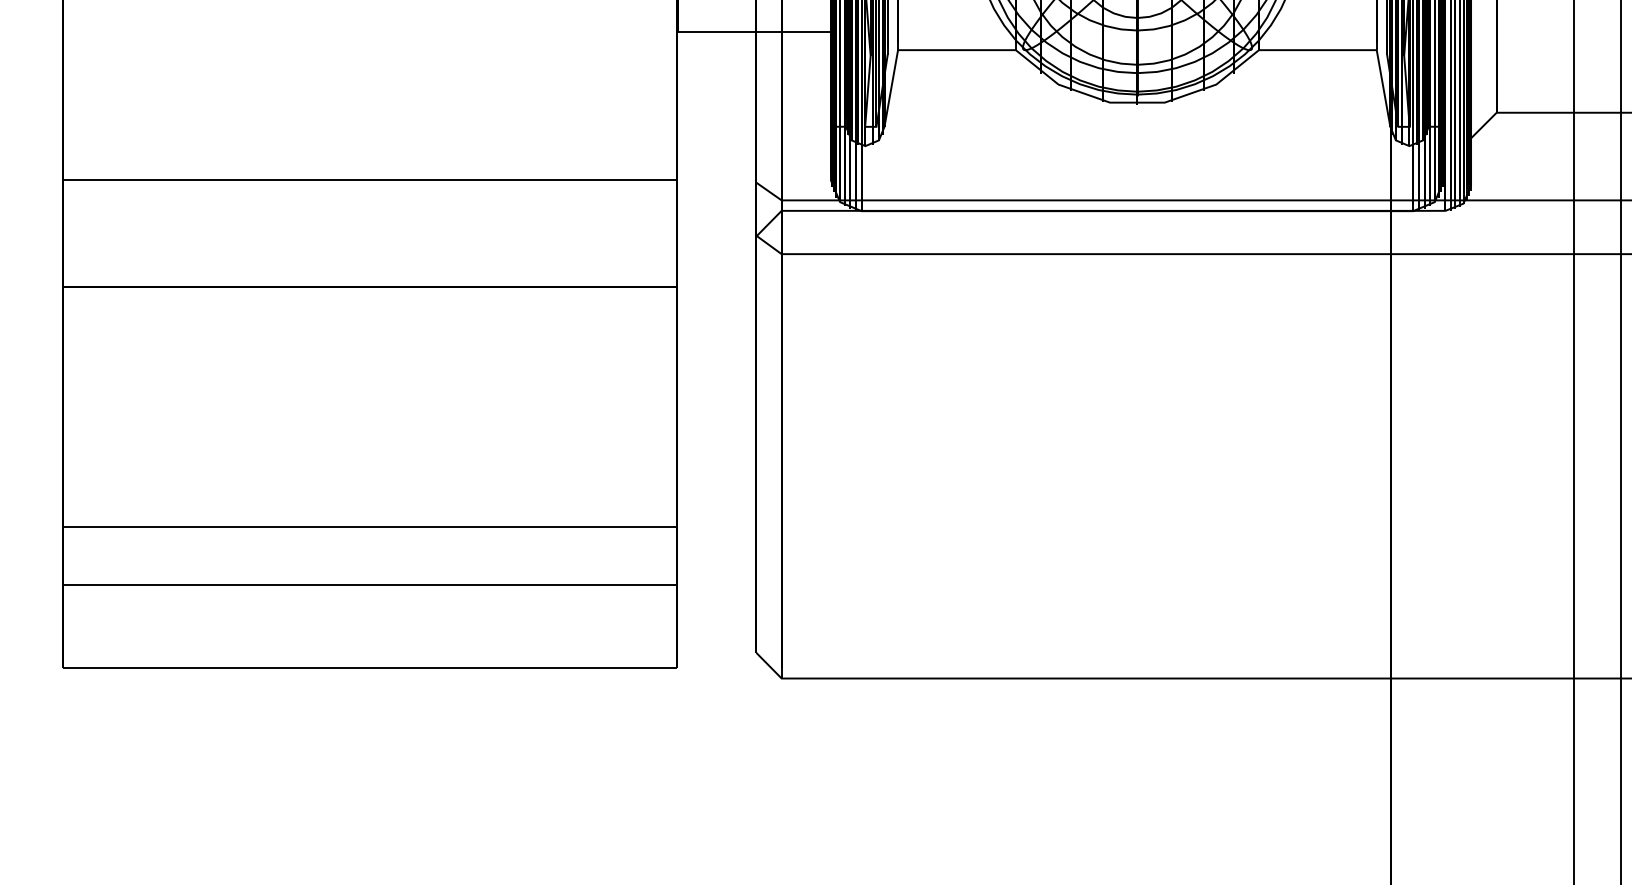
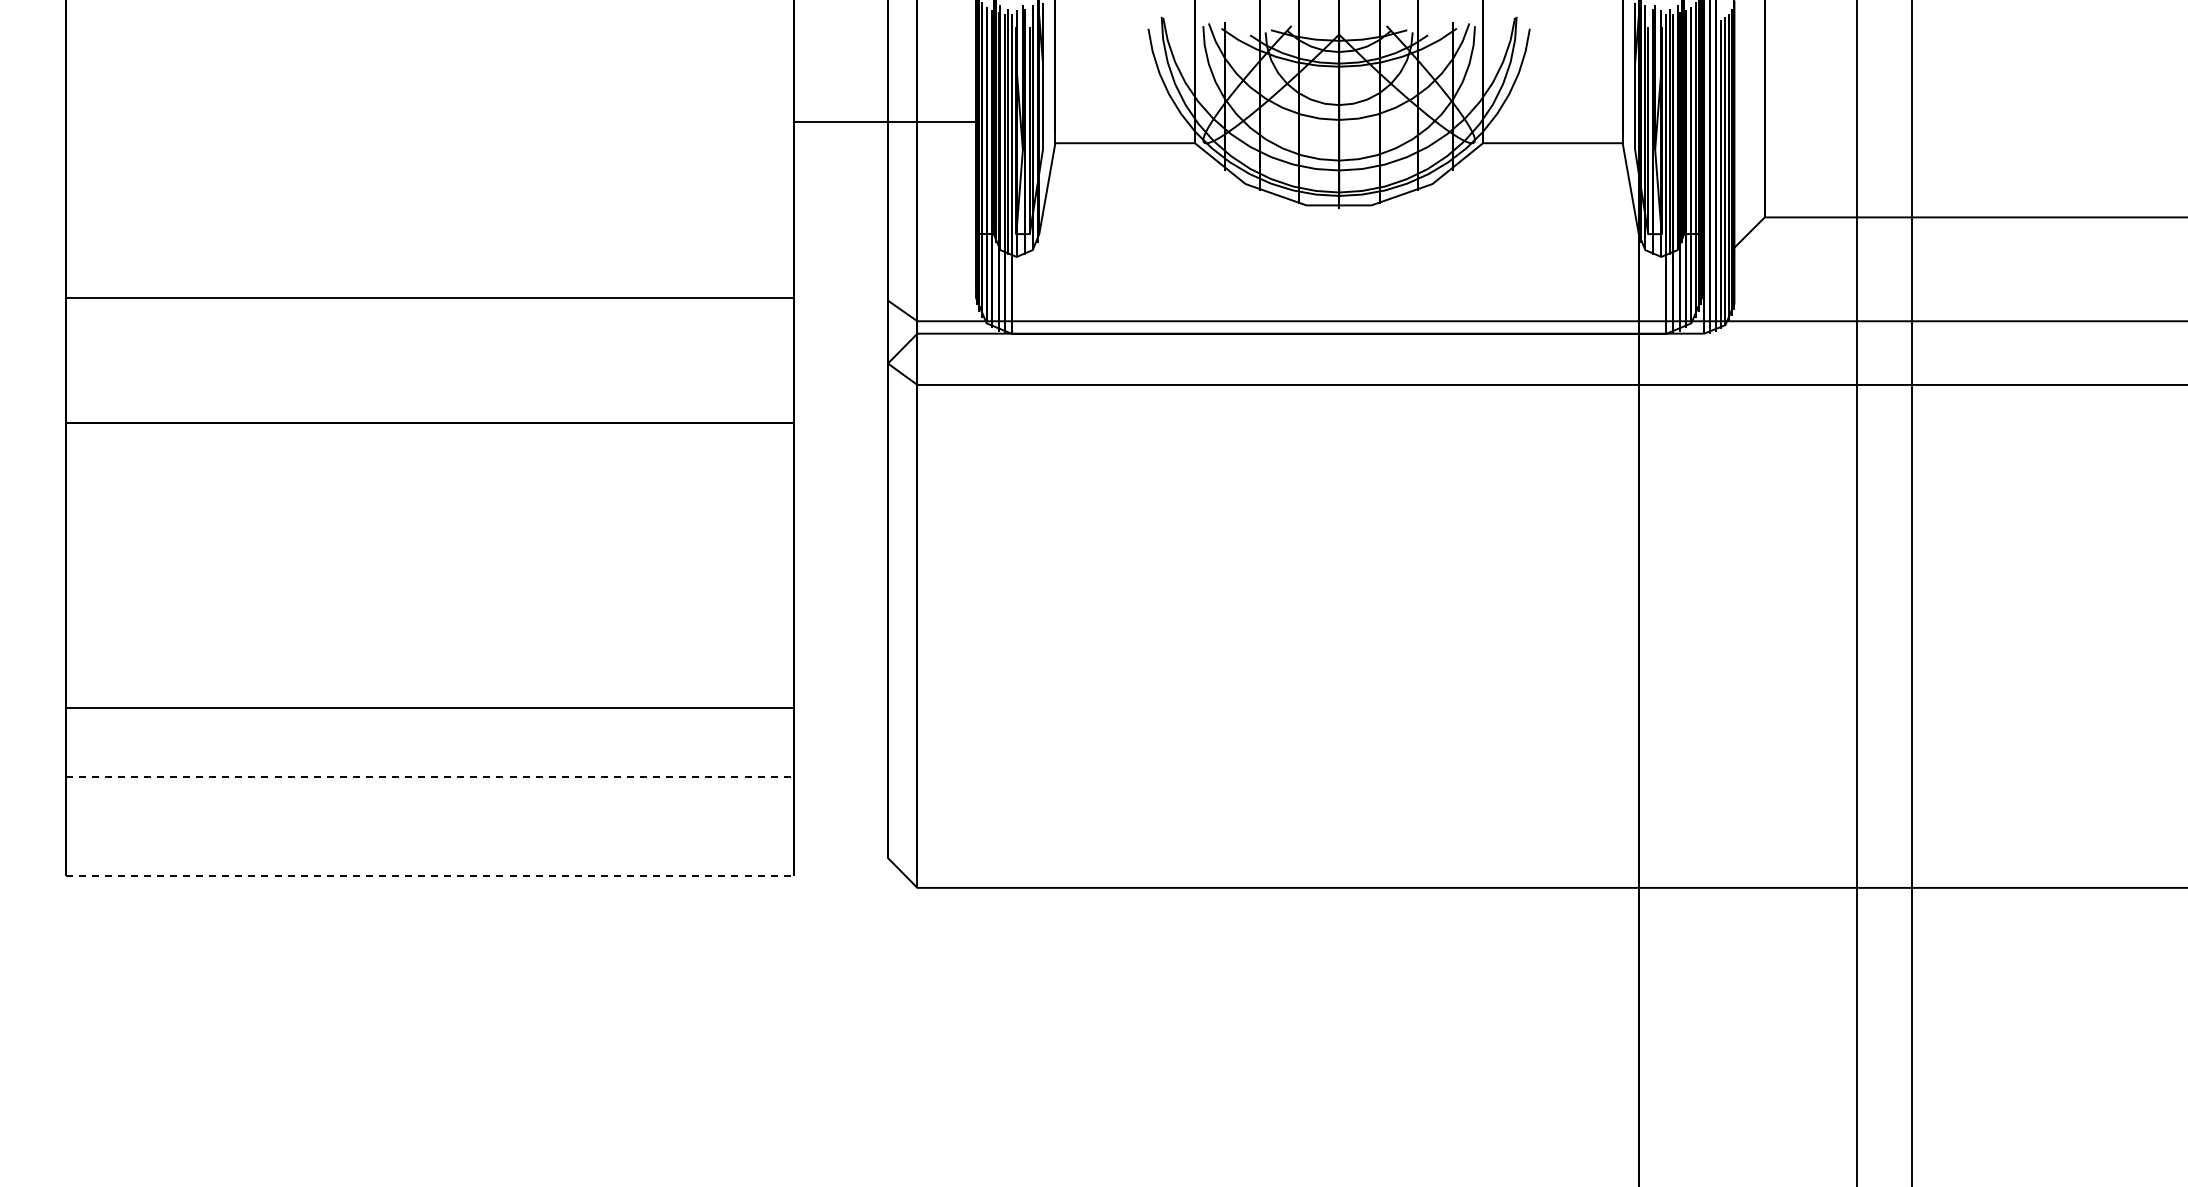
line: (370, 584) -> (430, 776), solid -> dashed
line: (370, 668) -> (430, 875), solid -> dashed

